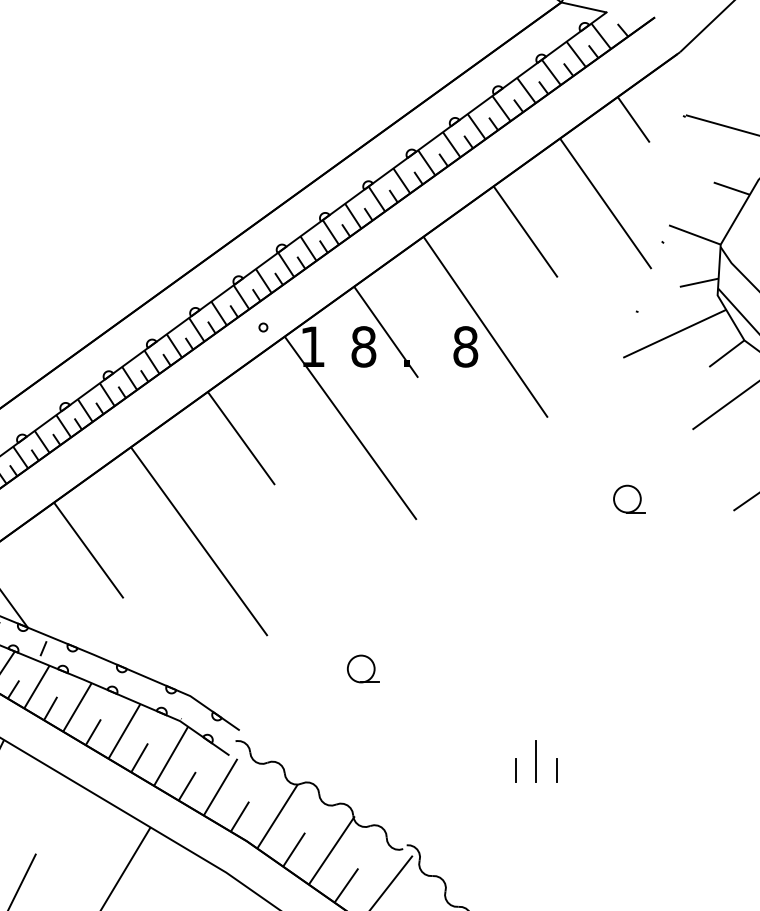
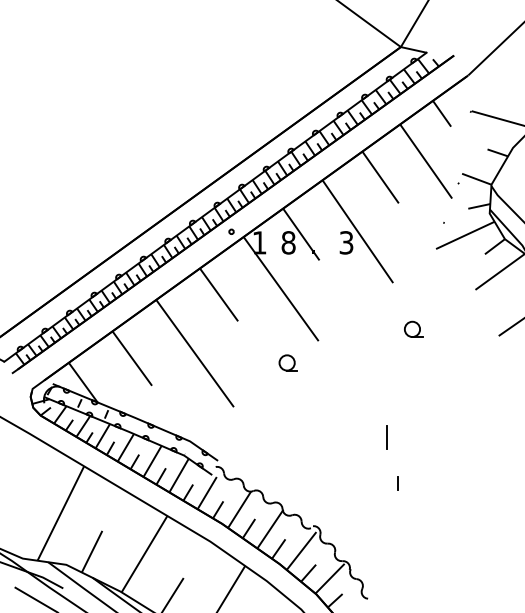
text: (465, 346) -> (346, 242), 8 -> 3
part: (629, 497) -> (413, 328), moved
part: (361, 668) -> (287, 362), moved
line: (536, 761) -> (386, 437), moved
line: (514, 770) -> (374, 483), removed

